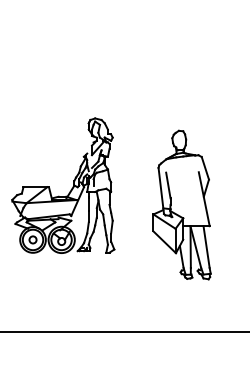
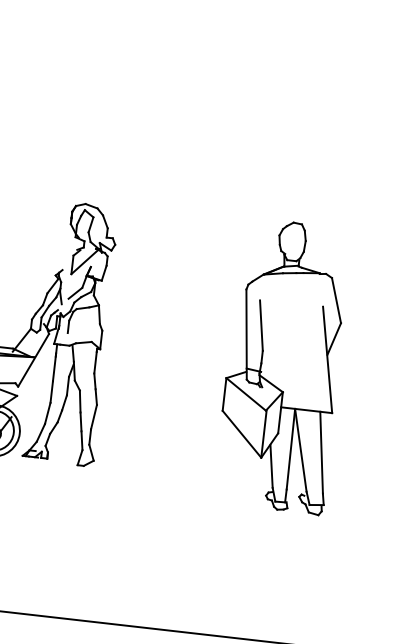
part: (181, 204) -> (282, 365), moved

